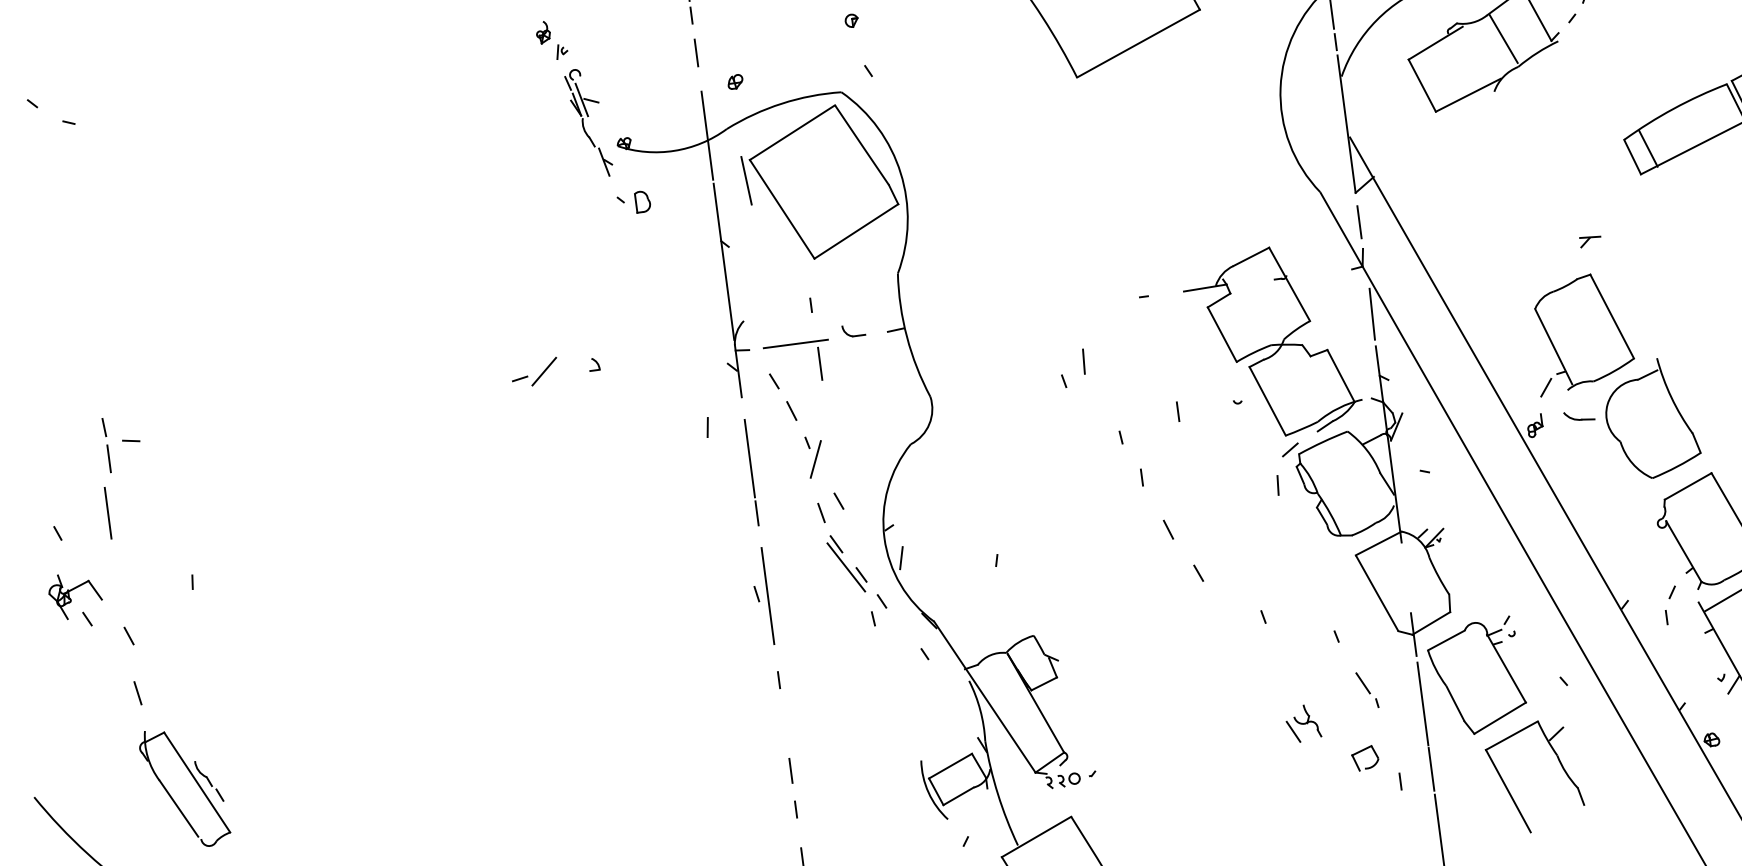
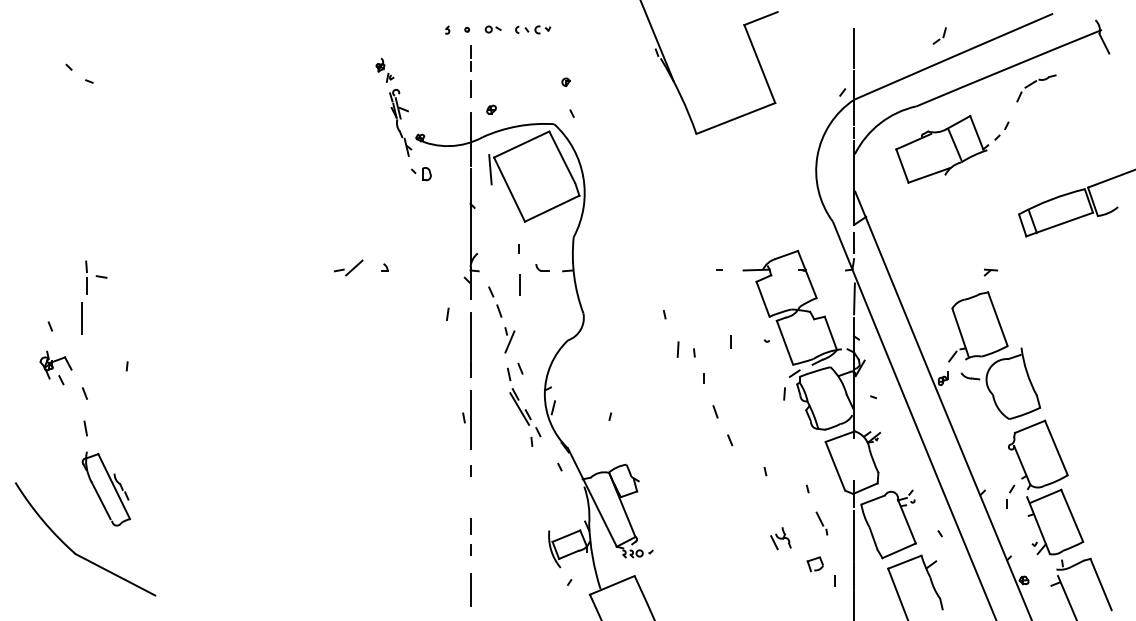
line: (794, 344) -> (506, 271), removed
line: (1082, 361) -> (677, 349), moved

